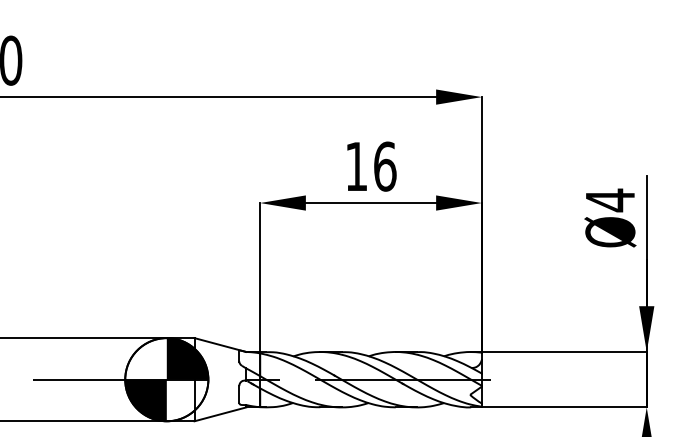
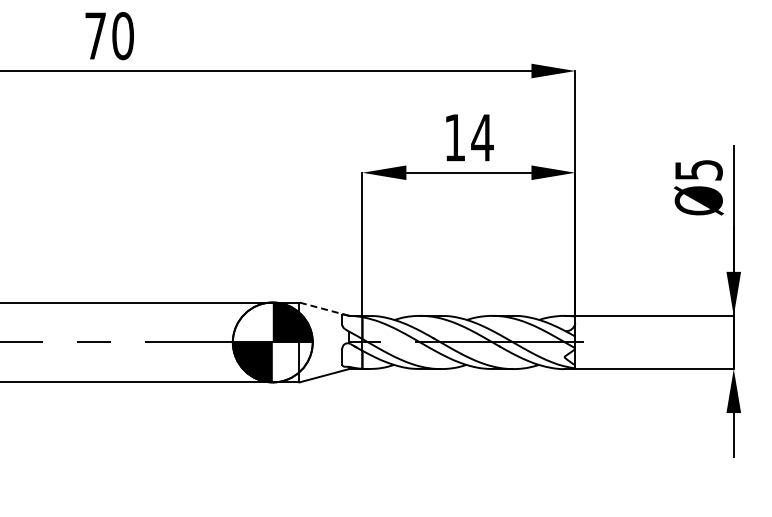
text: (385, 166) -> (482, 137), 16 -> 14
text: (610, 199) -> (698, 169), Ø4 -> Ø5
line: (220, 345) -> (324, 309), solid -> dashed

